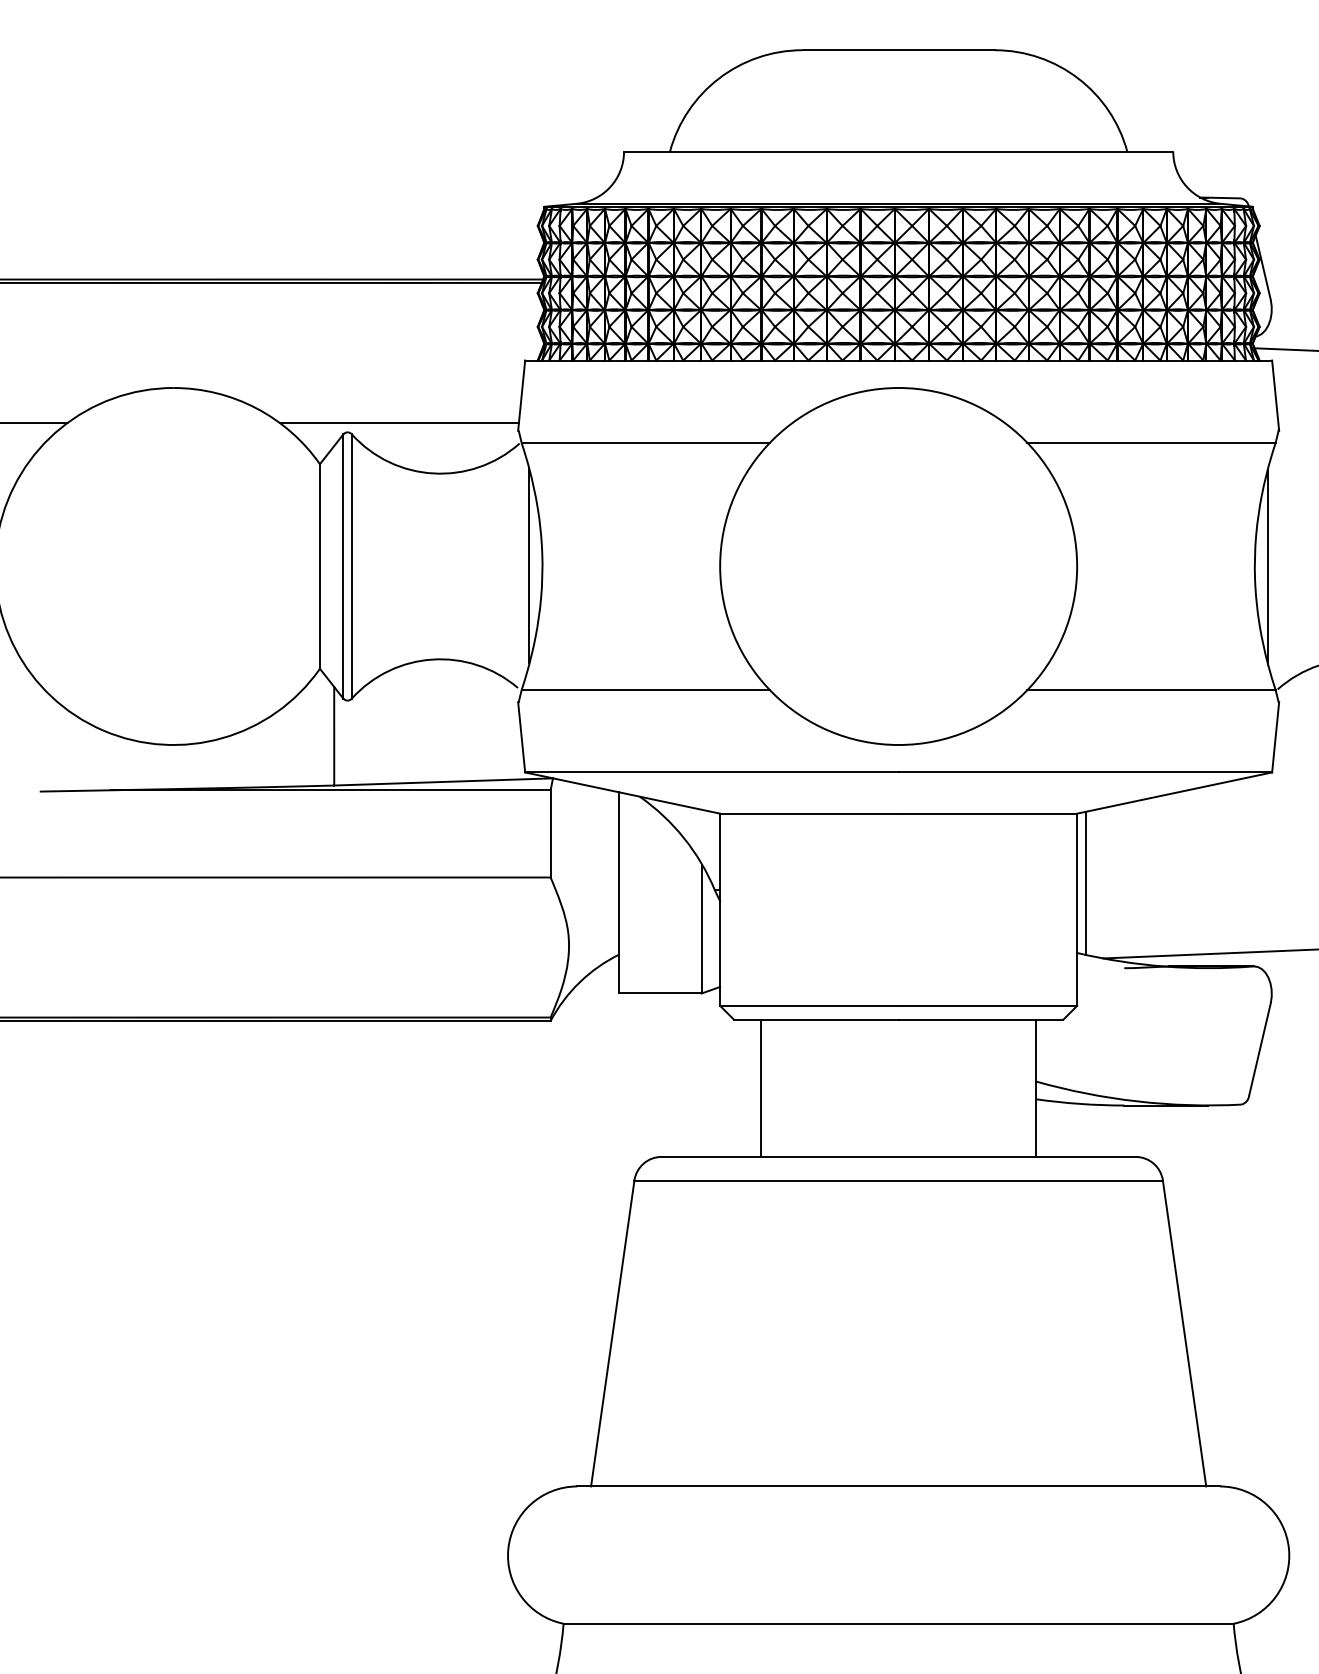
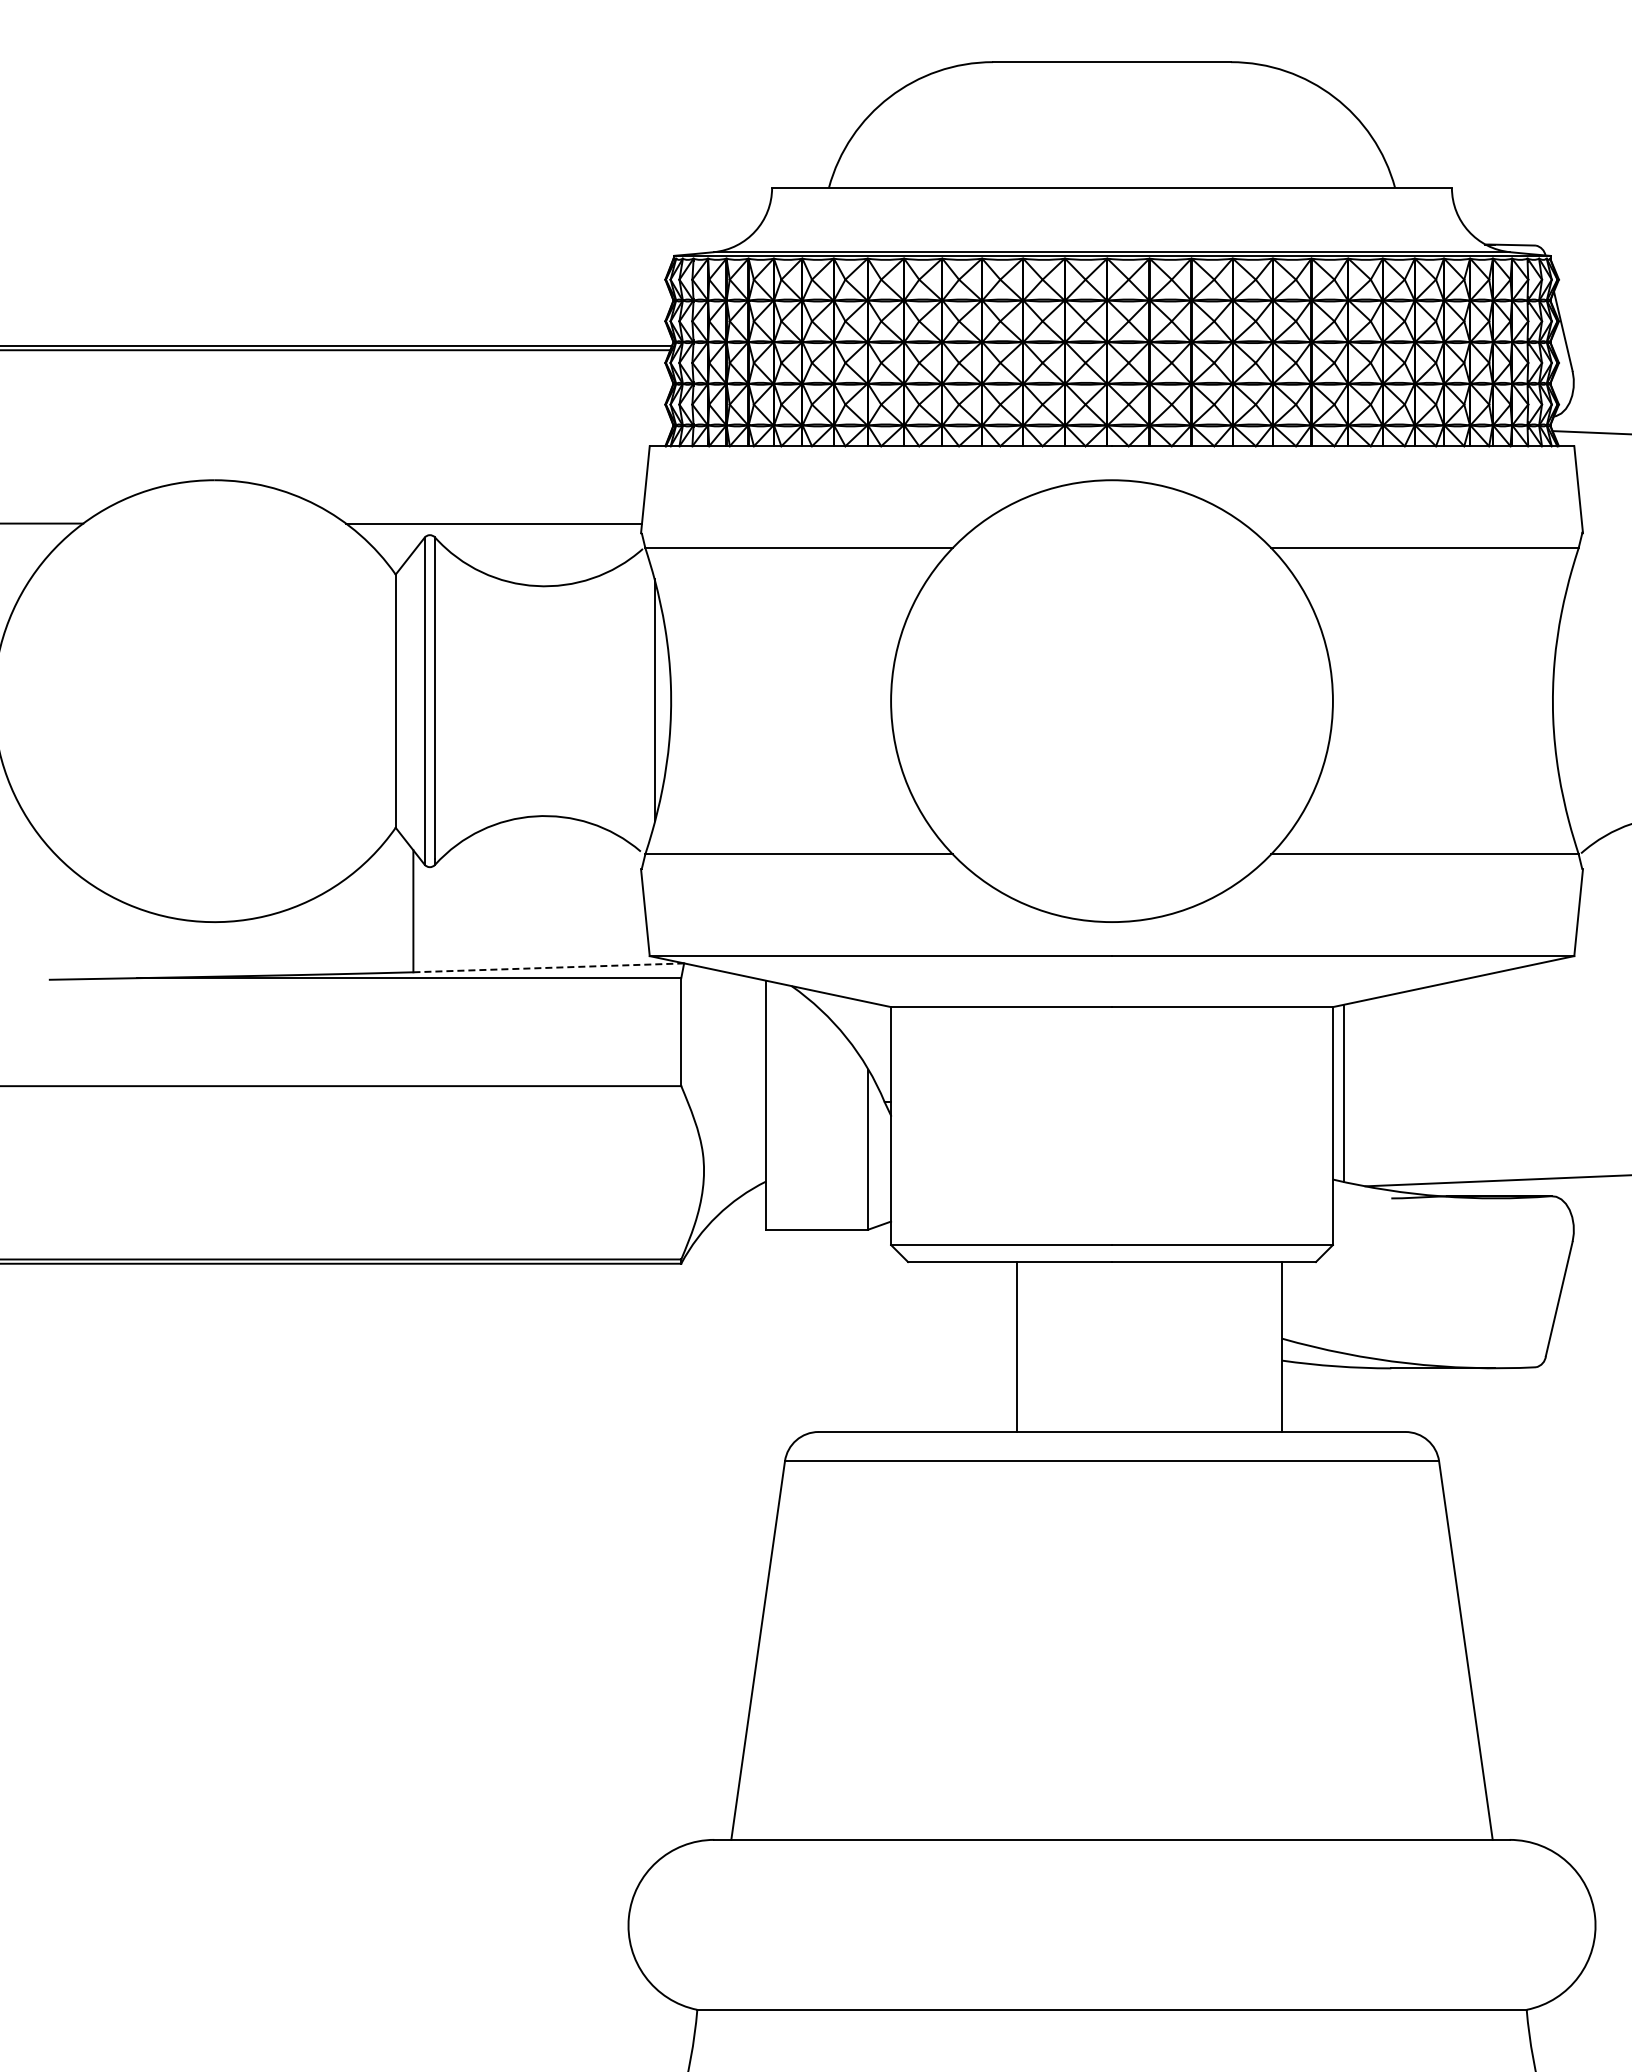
line: (1268, 567) -> (1569, 702), removed
line: (443, 781) -> (548, 967), solid -> dashed
line: (761, 1087) -> (1017, 1346), moved

